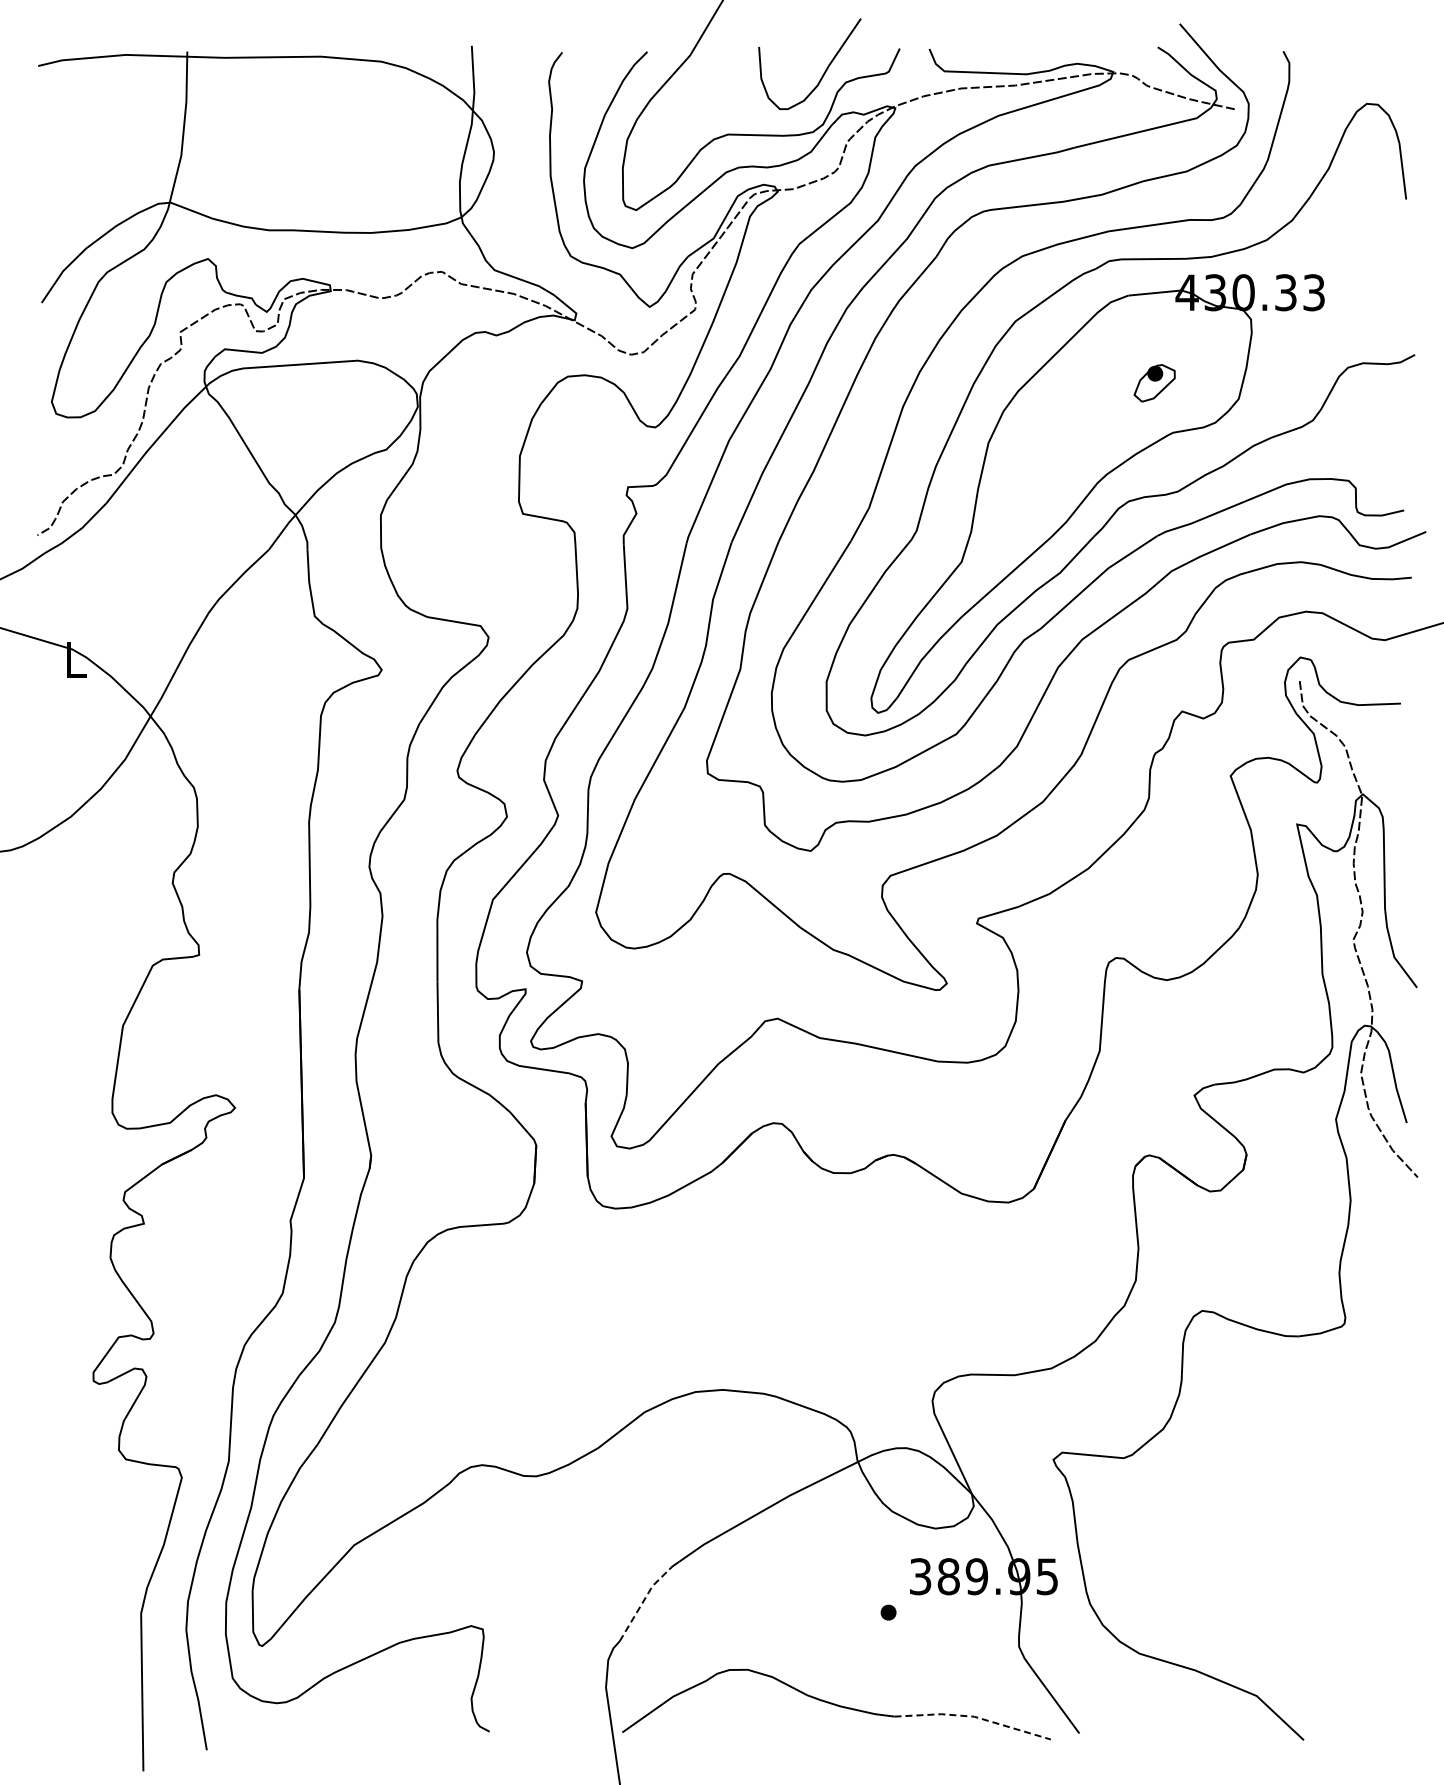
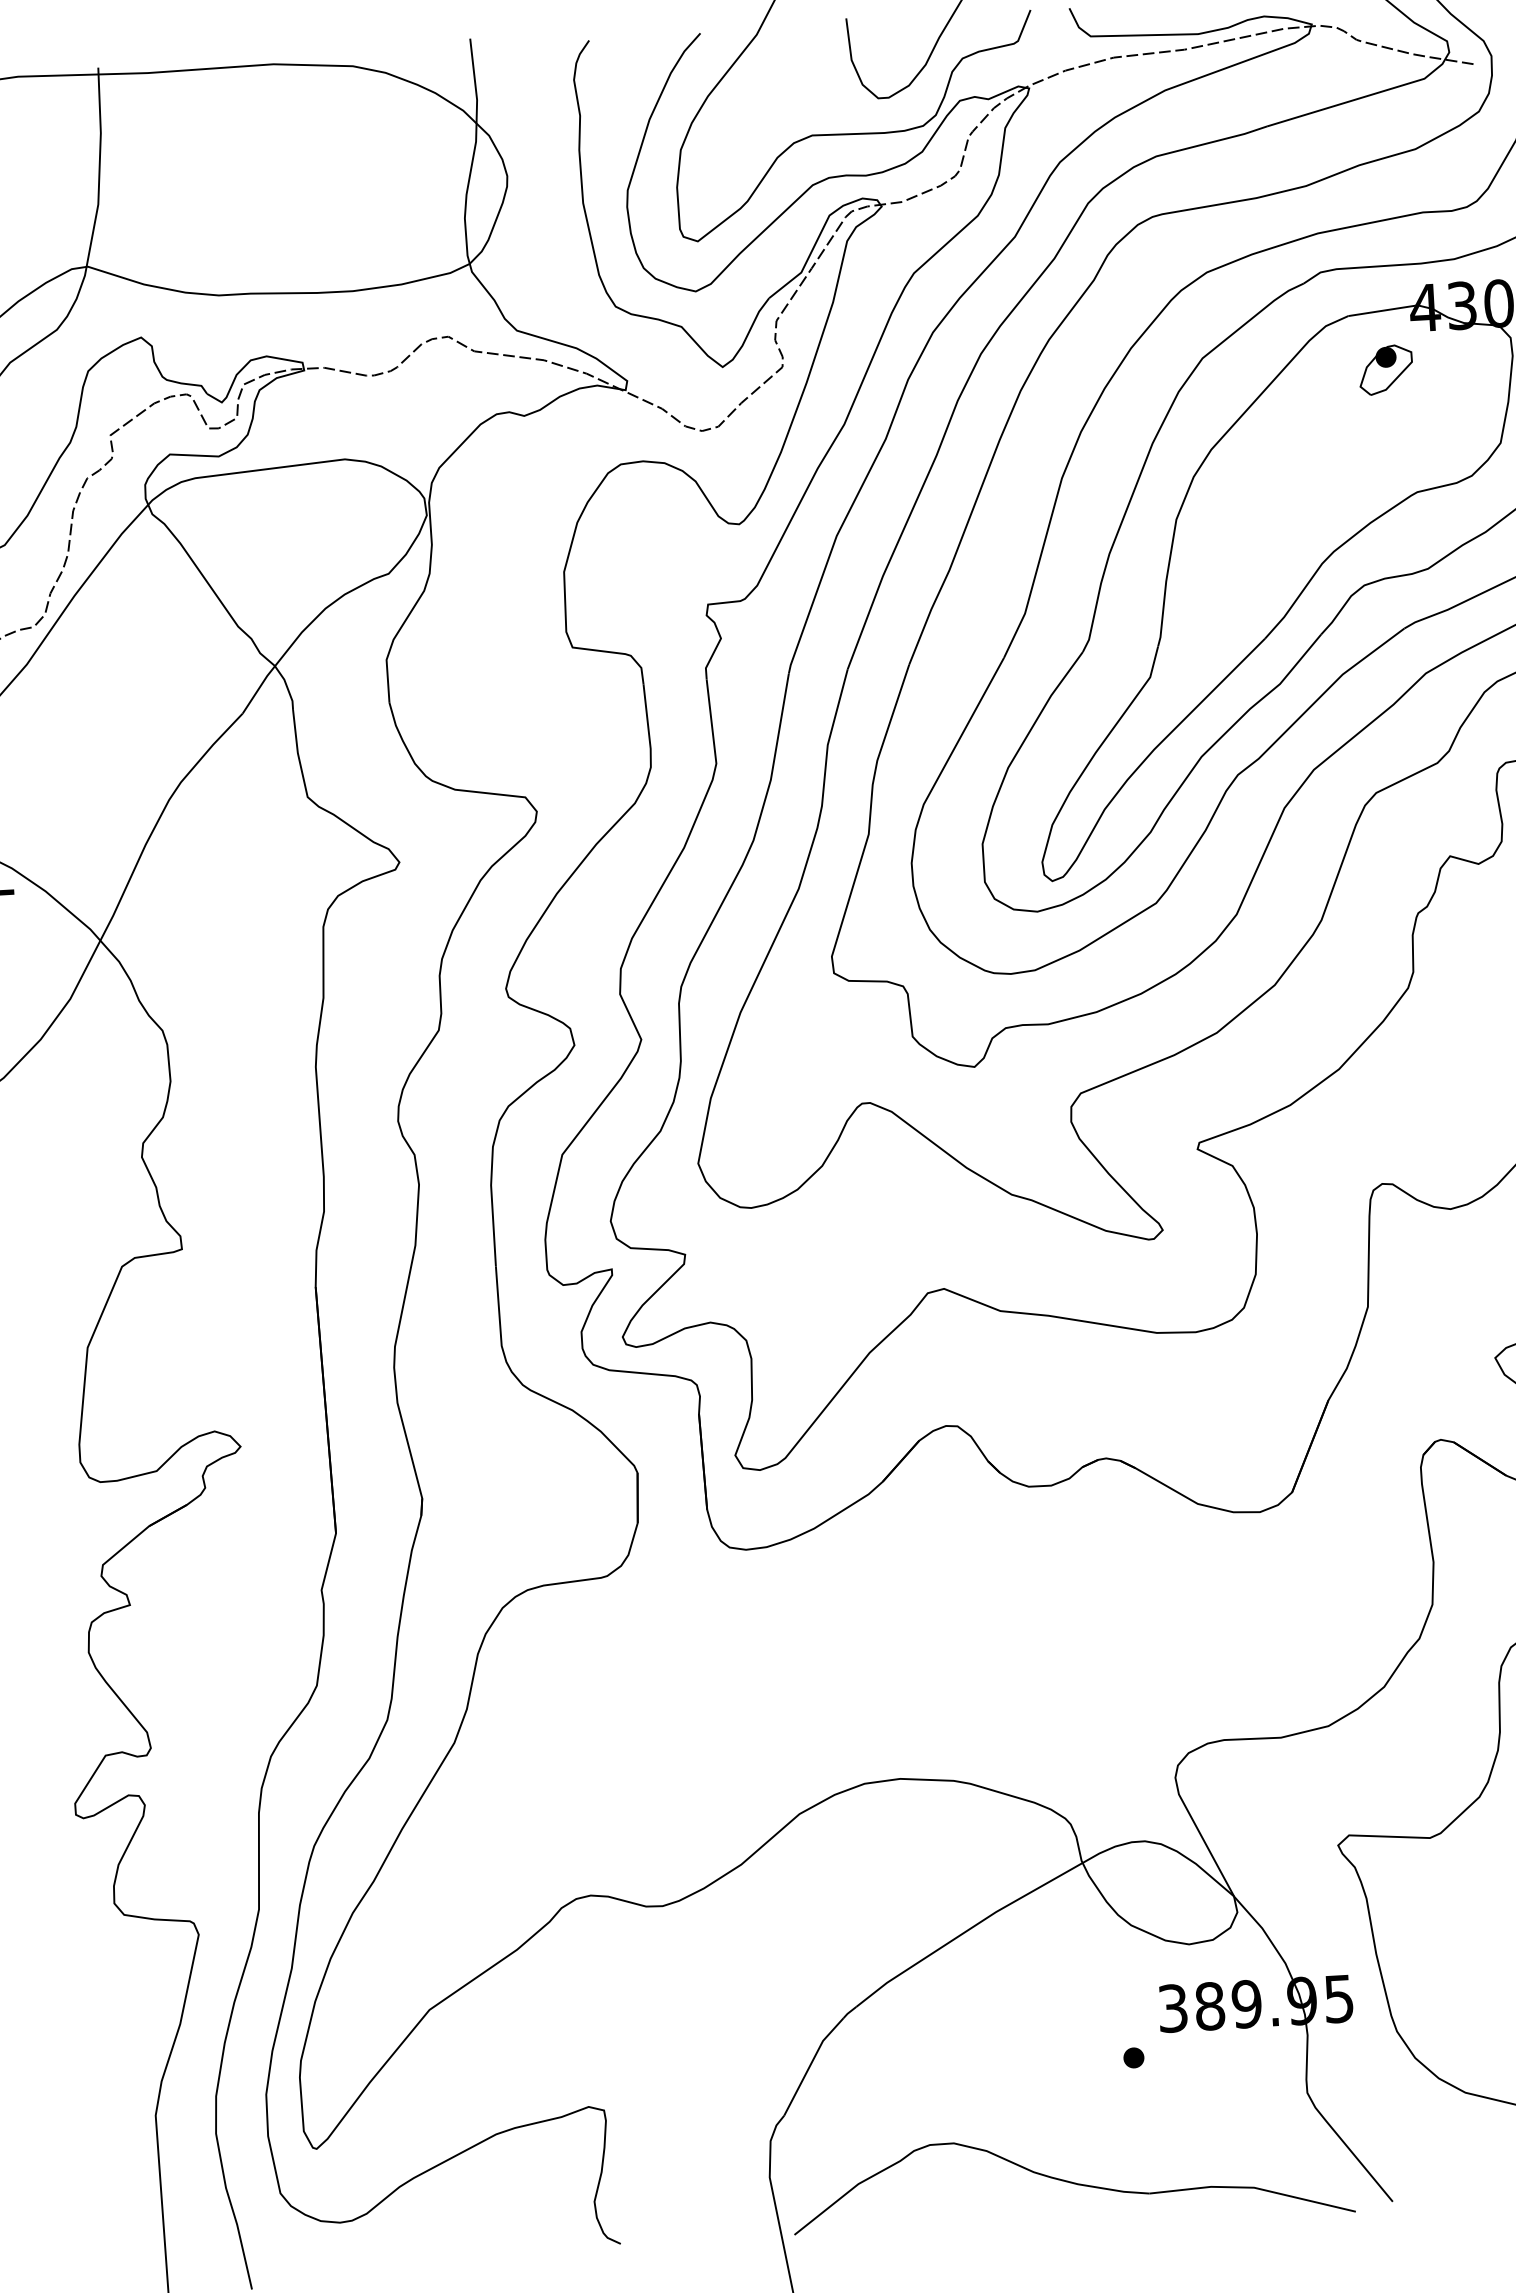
part: (1154, 383) -> (1385, 370), moved
line: (642, 1603) -> (811, 2064), dashed -> solid
line: (974, 1716) -> (1254, 2187), dashed -> solid

